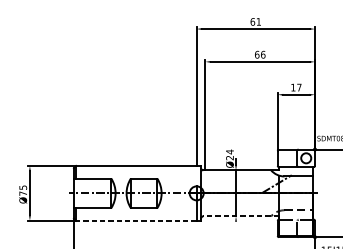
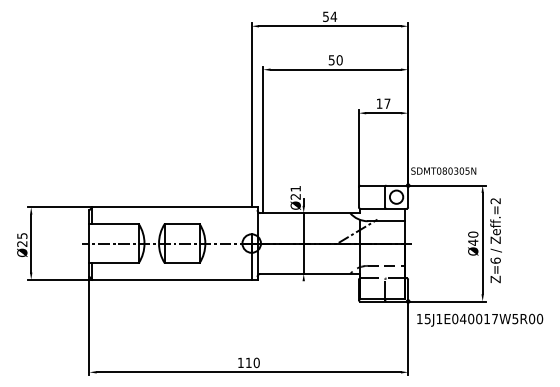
text: (255, 21) -> (329, 16), 61 -> 54
text: (260, 54) -> (335, 60), 66 -> 50
text: (229, 151) -> (295, 188), Ø24 -> Ø21
text: (23, 193) -> (22, 243), Ø75 -> Ø25
line: (241, 216) -> (310, 273), dashed -> solid
line: (136, 220) -> (172, 279), dashed -> solid

